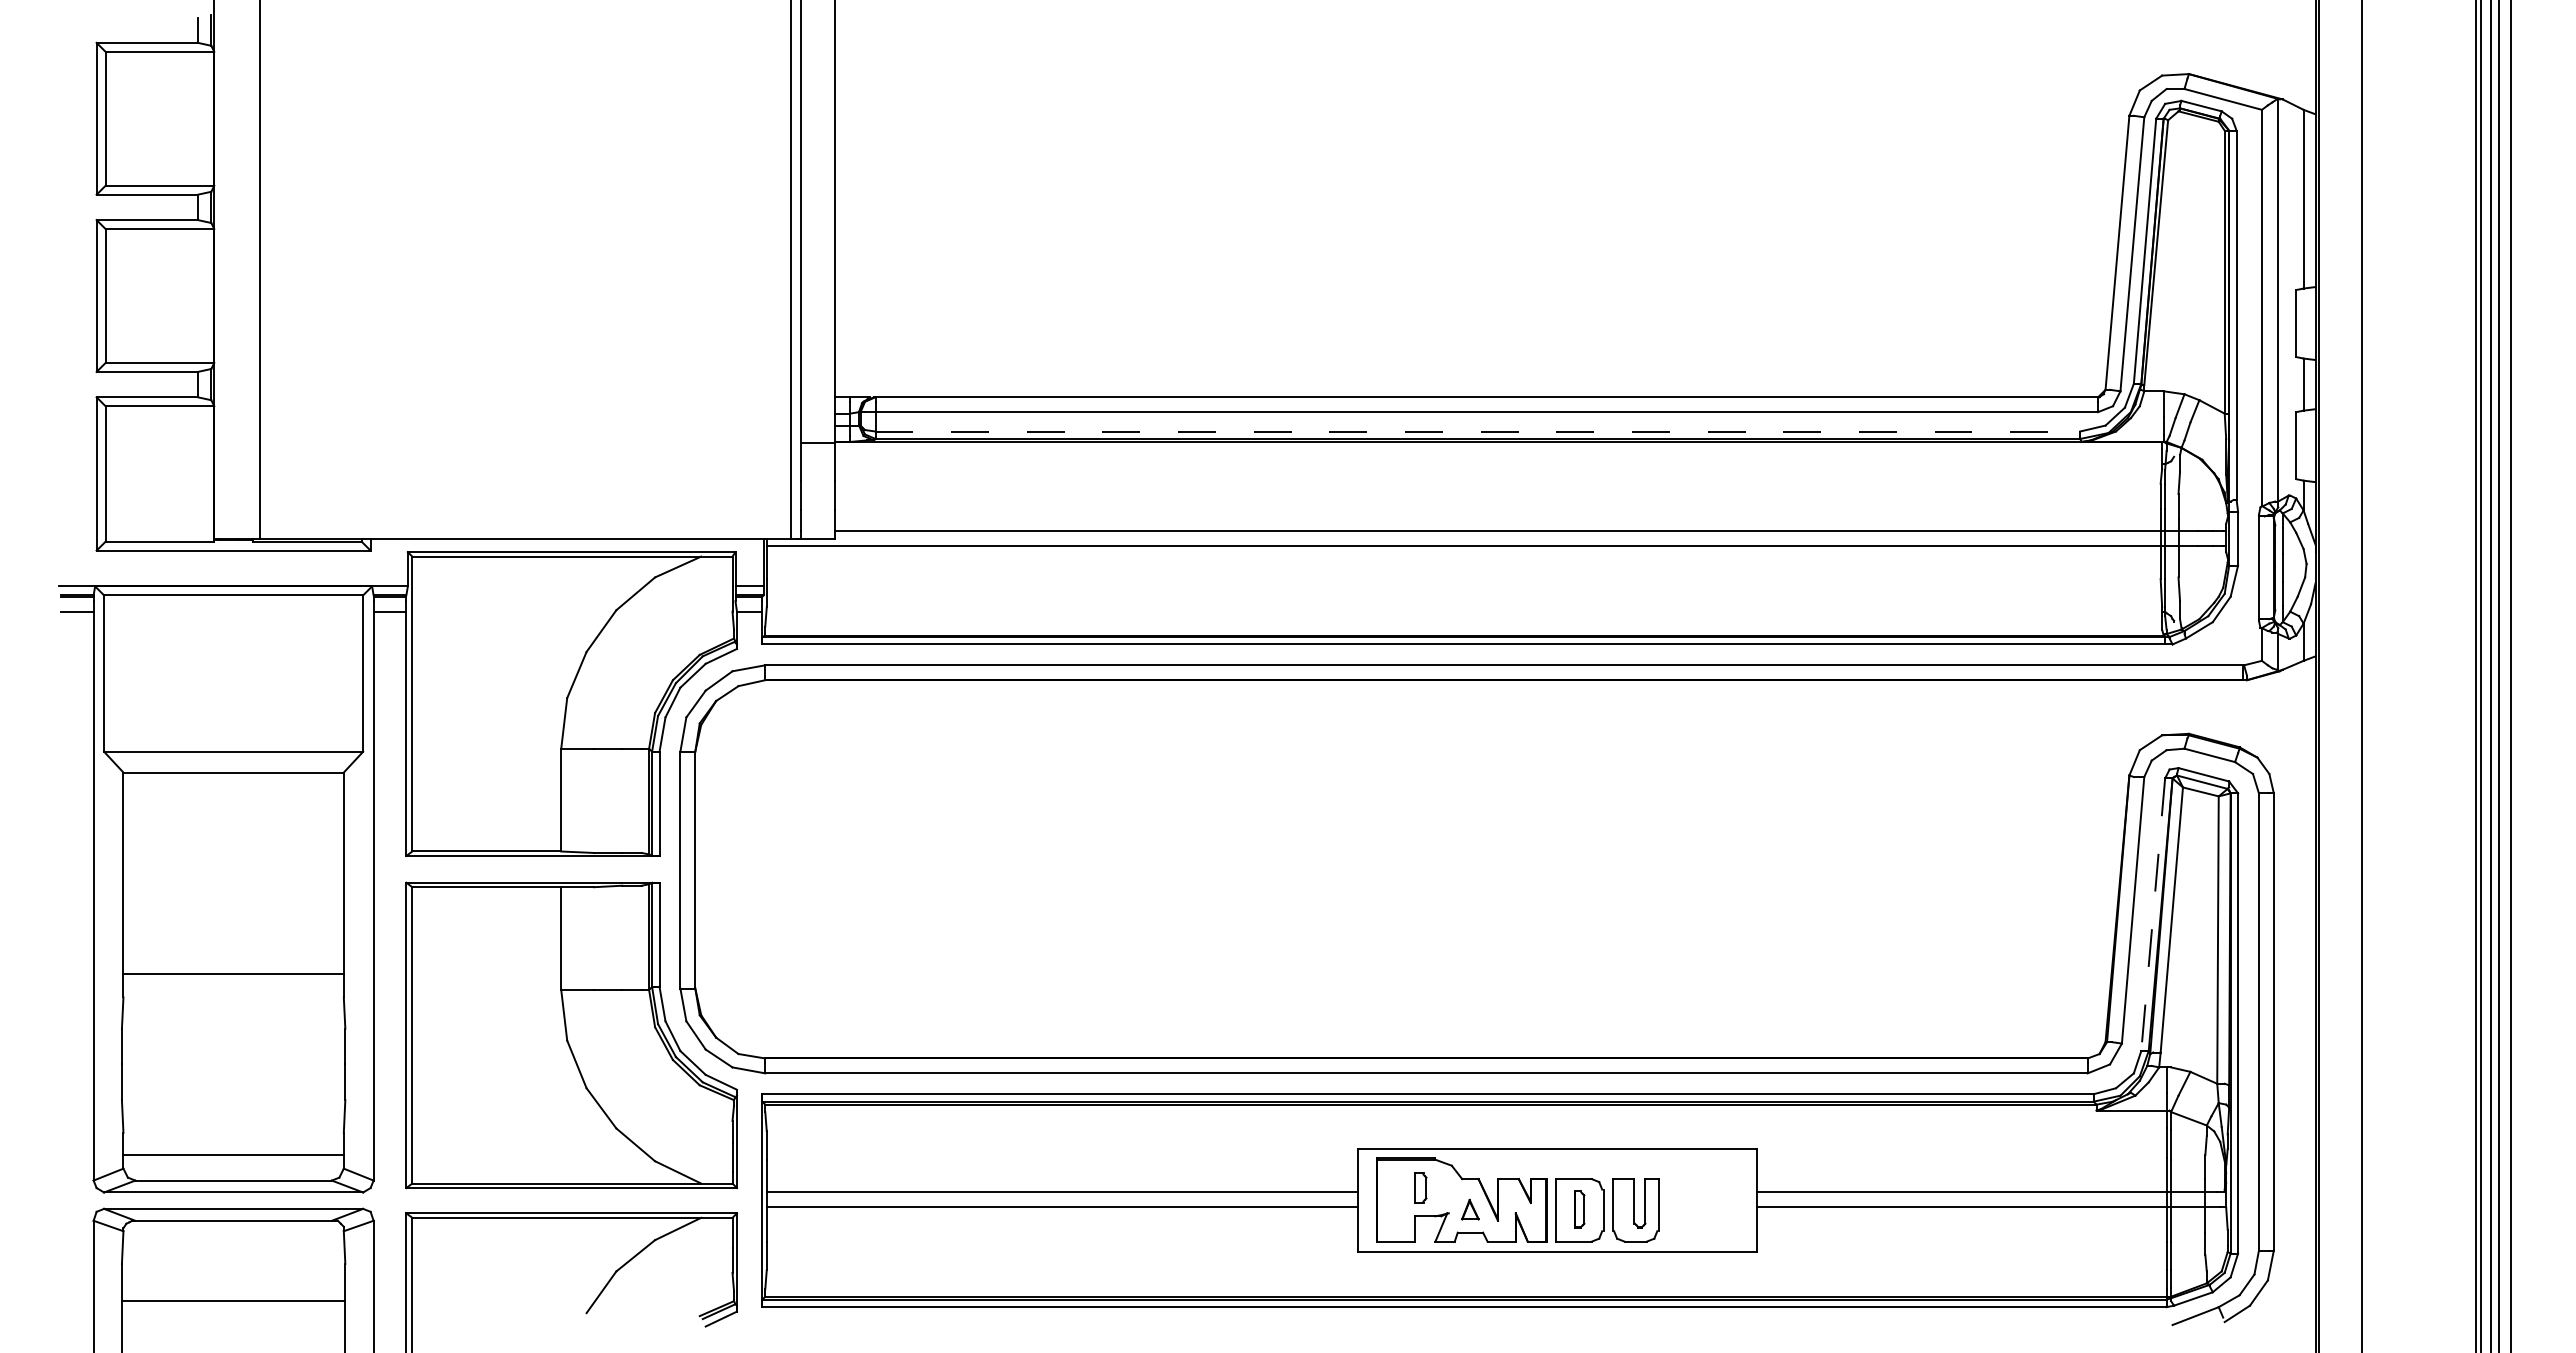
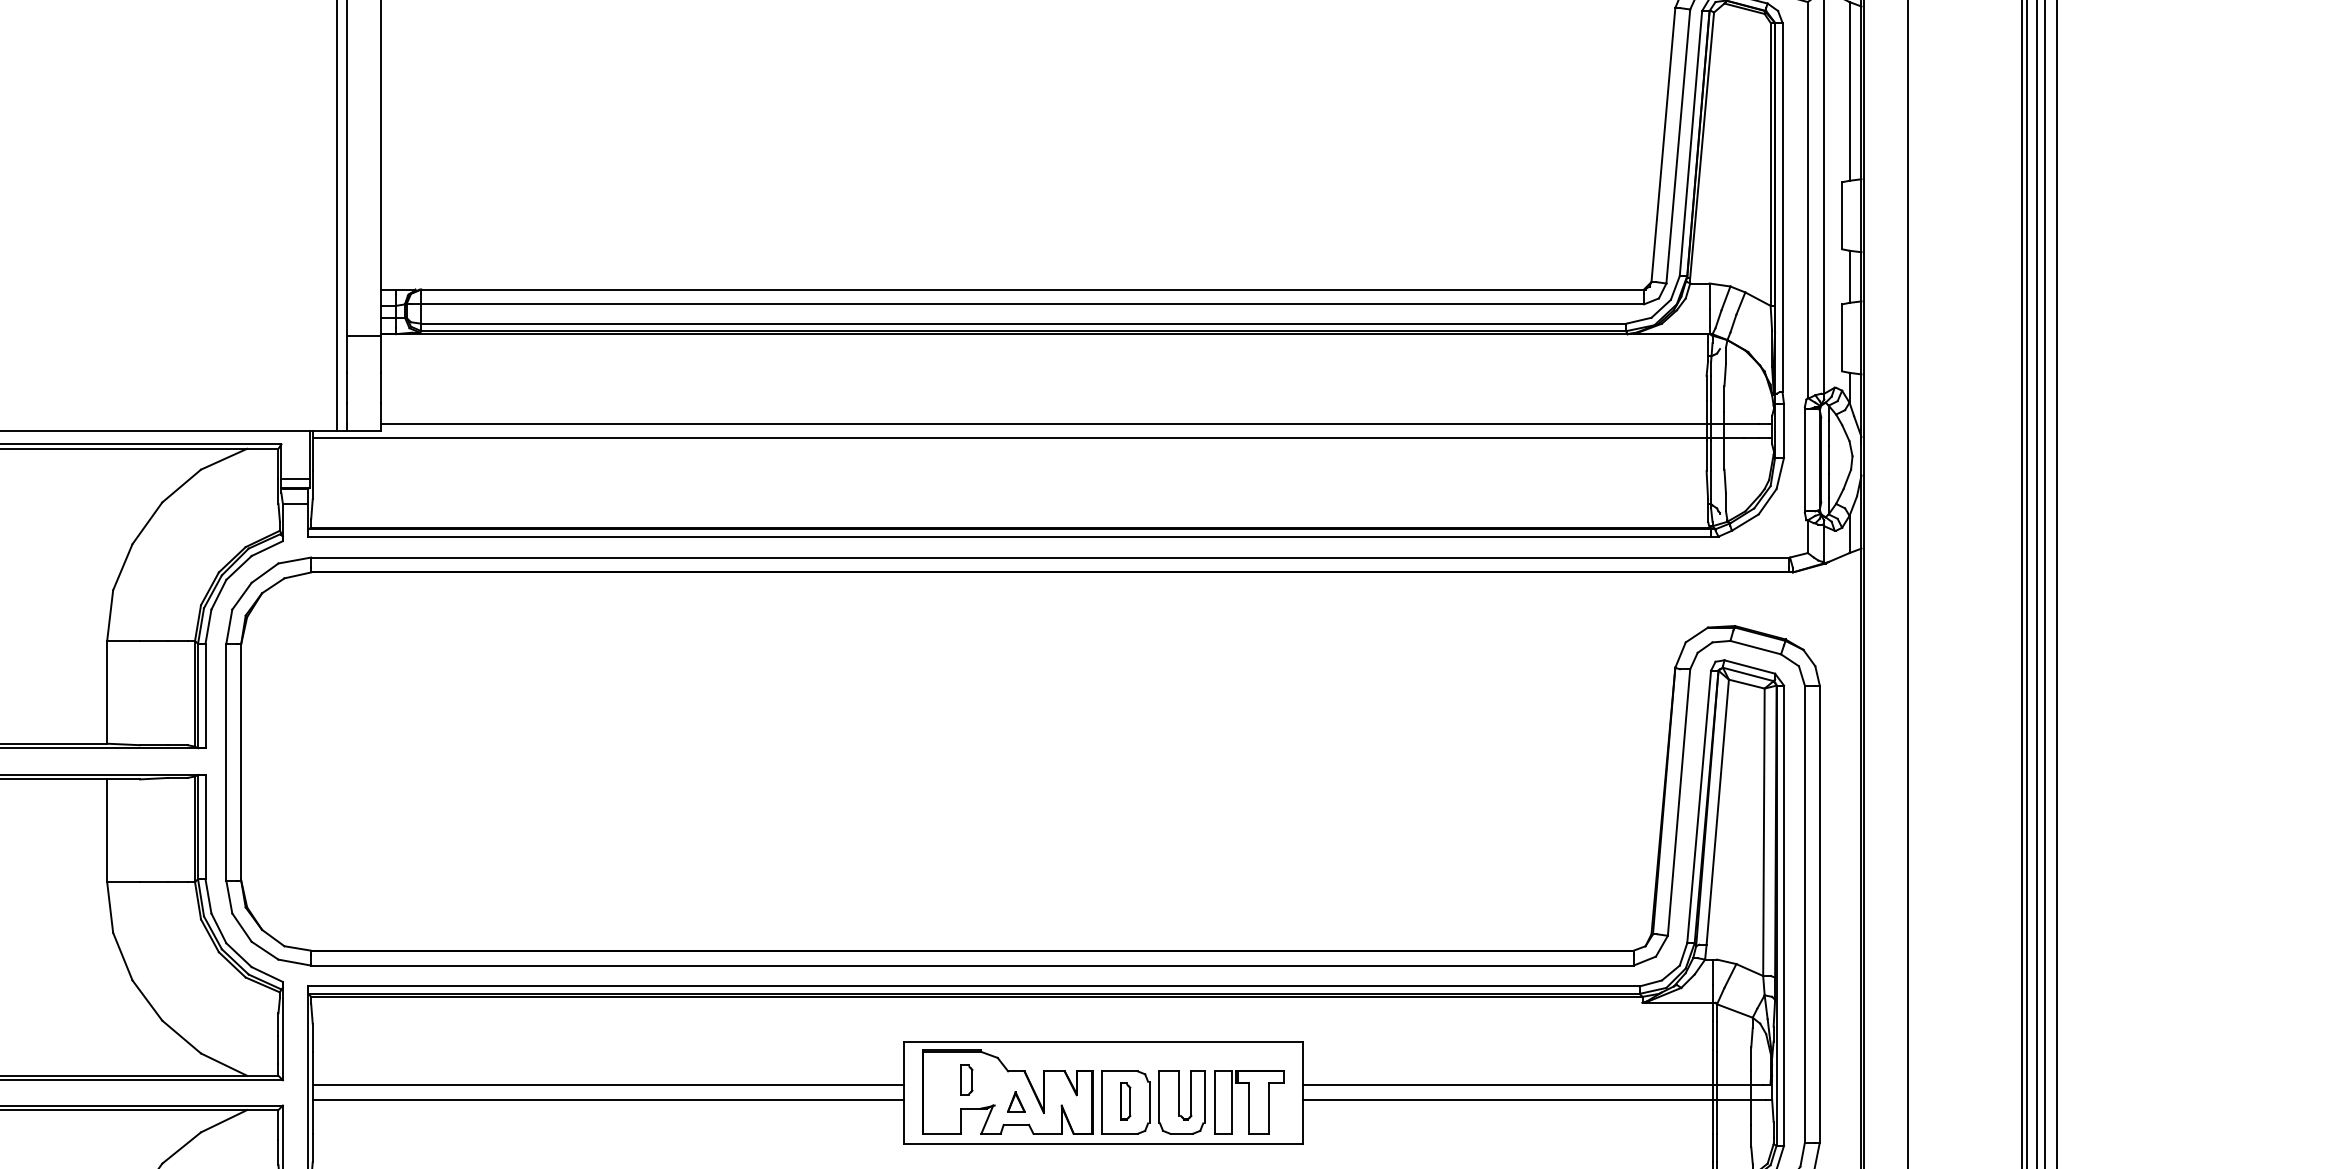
line: (1478, 431) -> (1024, 323), dashed -> solid
line: (2153, 914) -> (1699, 806), dashed -> solid
part: (1703, 1210) -> (1249, 1102), added

